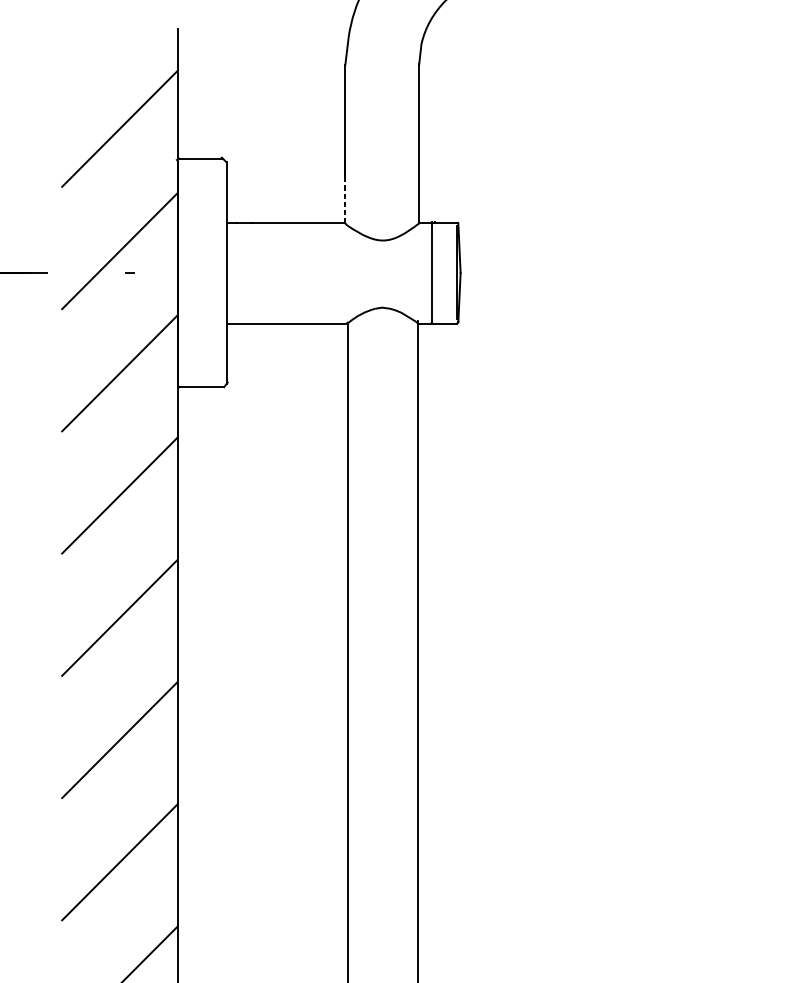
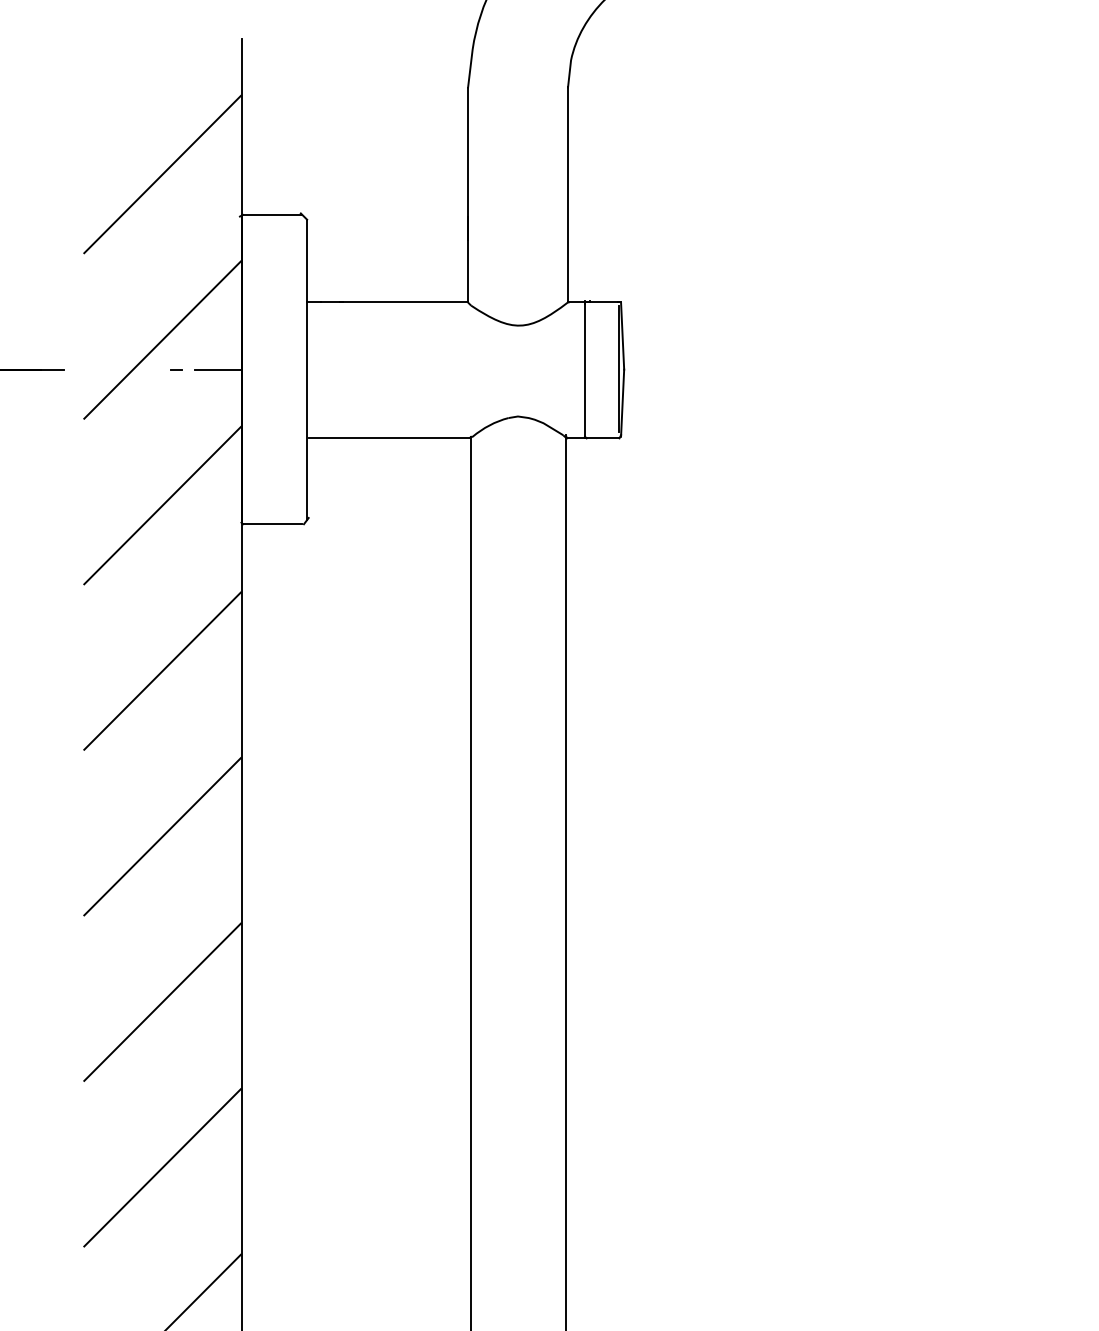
line: (344, 200) -> (467, 271), dashed -> solid
line: (160, 272) -> (217, 369), added

